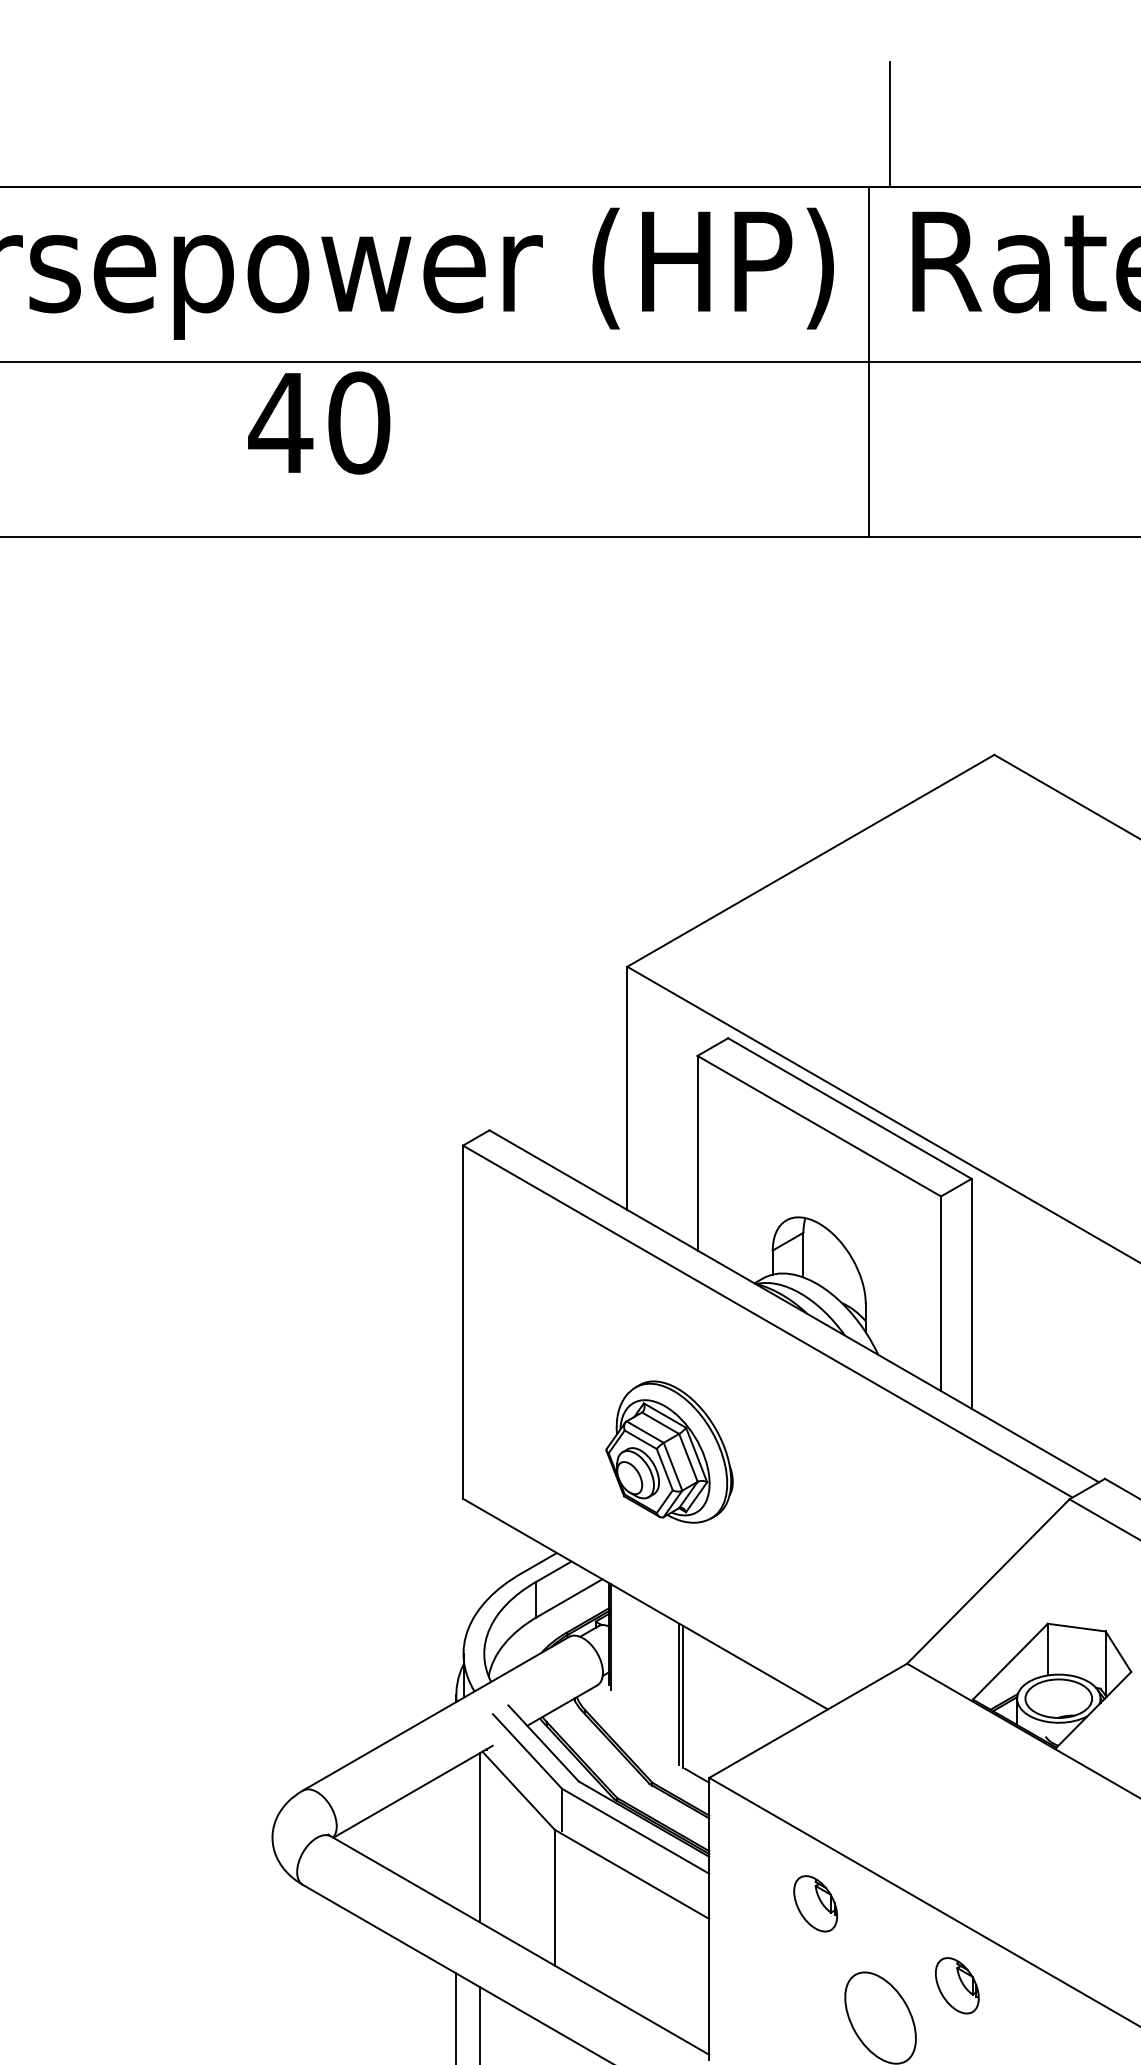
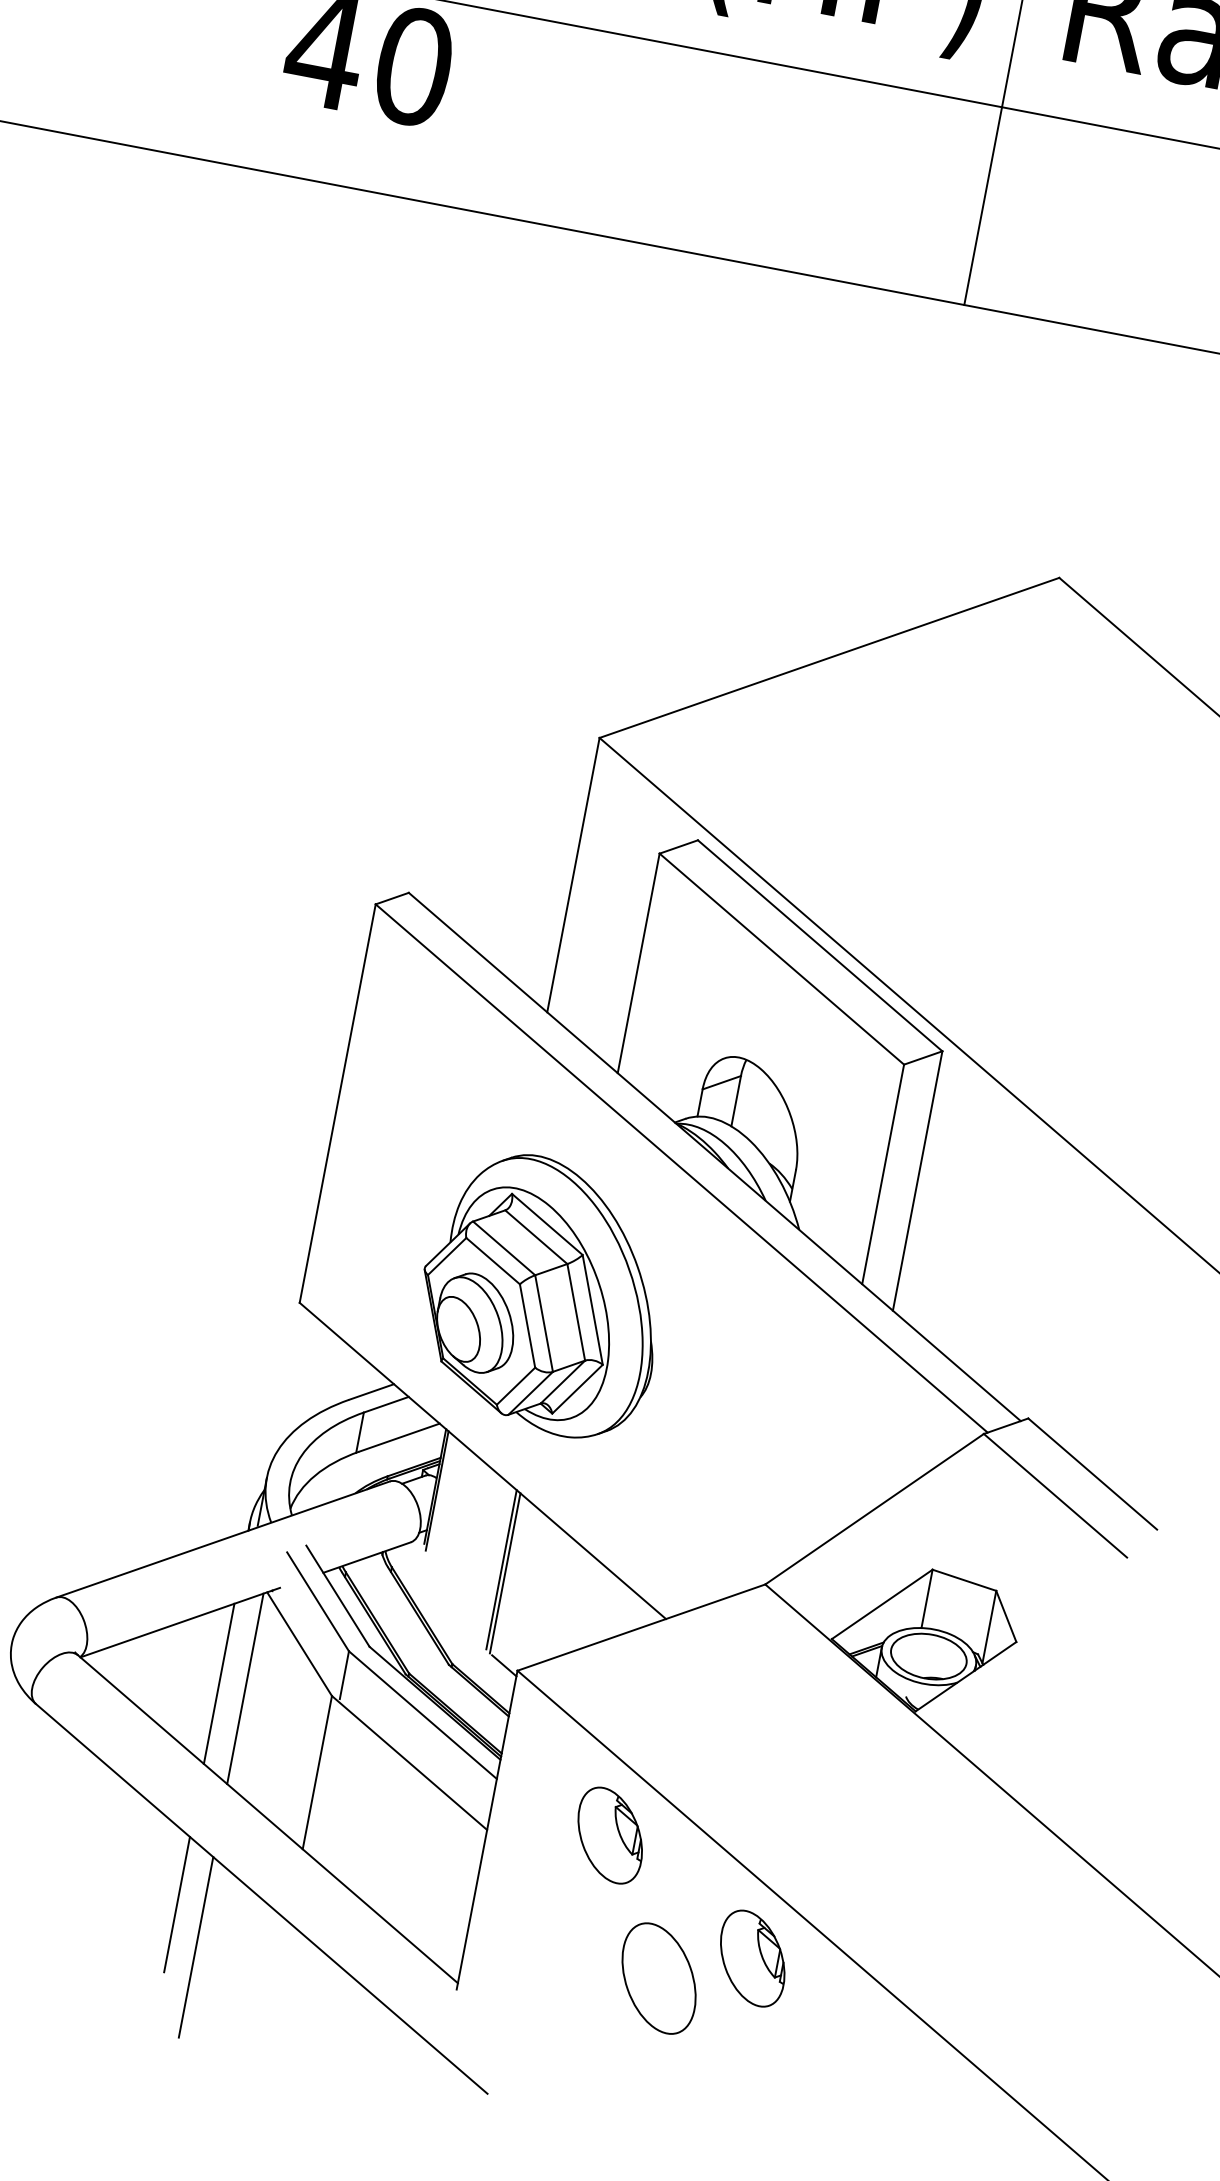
part: (669, 1451) -> (542, 1293), size x1.67
line: (456, 1837) -> (219, 1683), added
part: (815, 1903) -> (610, 1835), size x1.43
part: (956, 1985) -> (751, 1958), size x1.43

